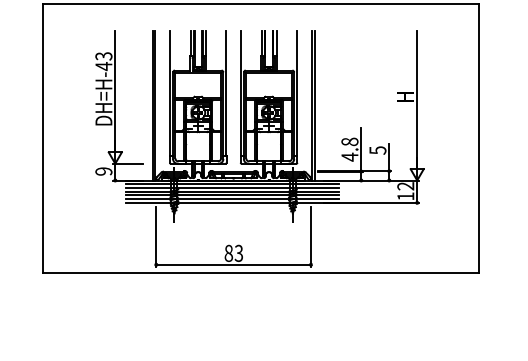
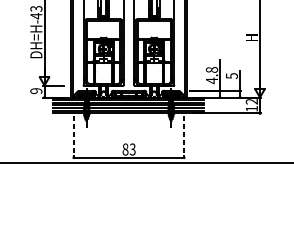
line: (156, 237) -> (73, 138), solid -> dashed
line: (311, 237) -> (184, 138), solid -> dashed

